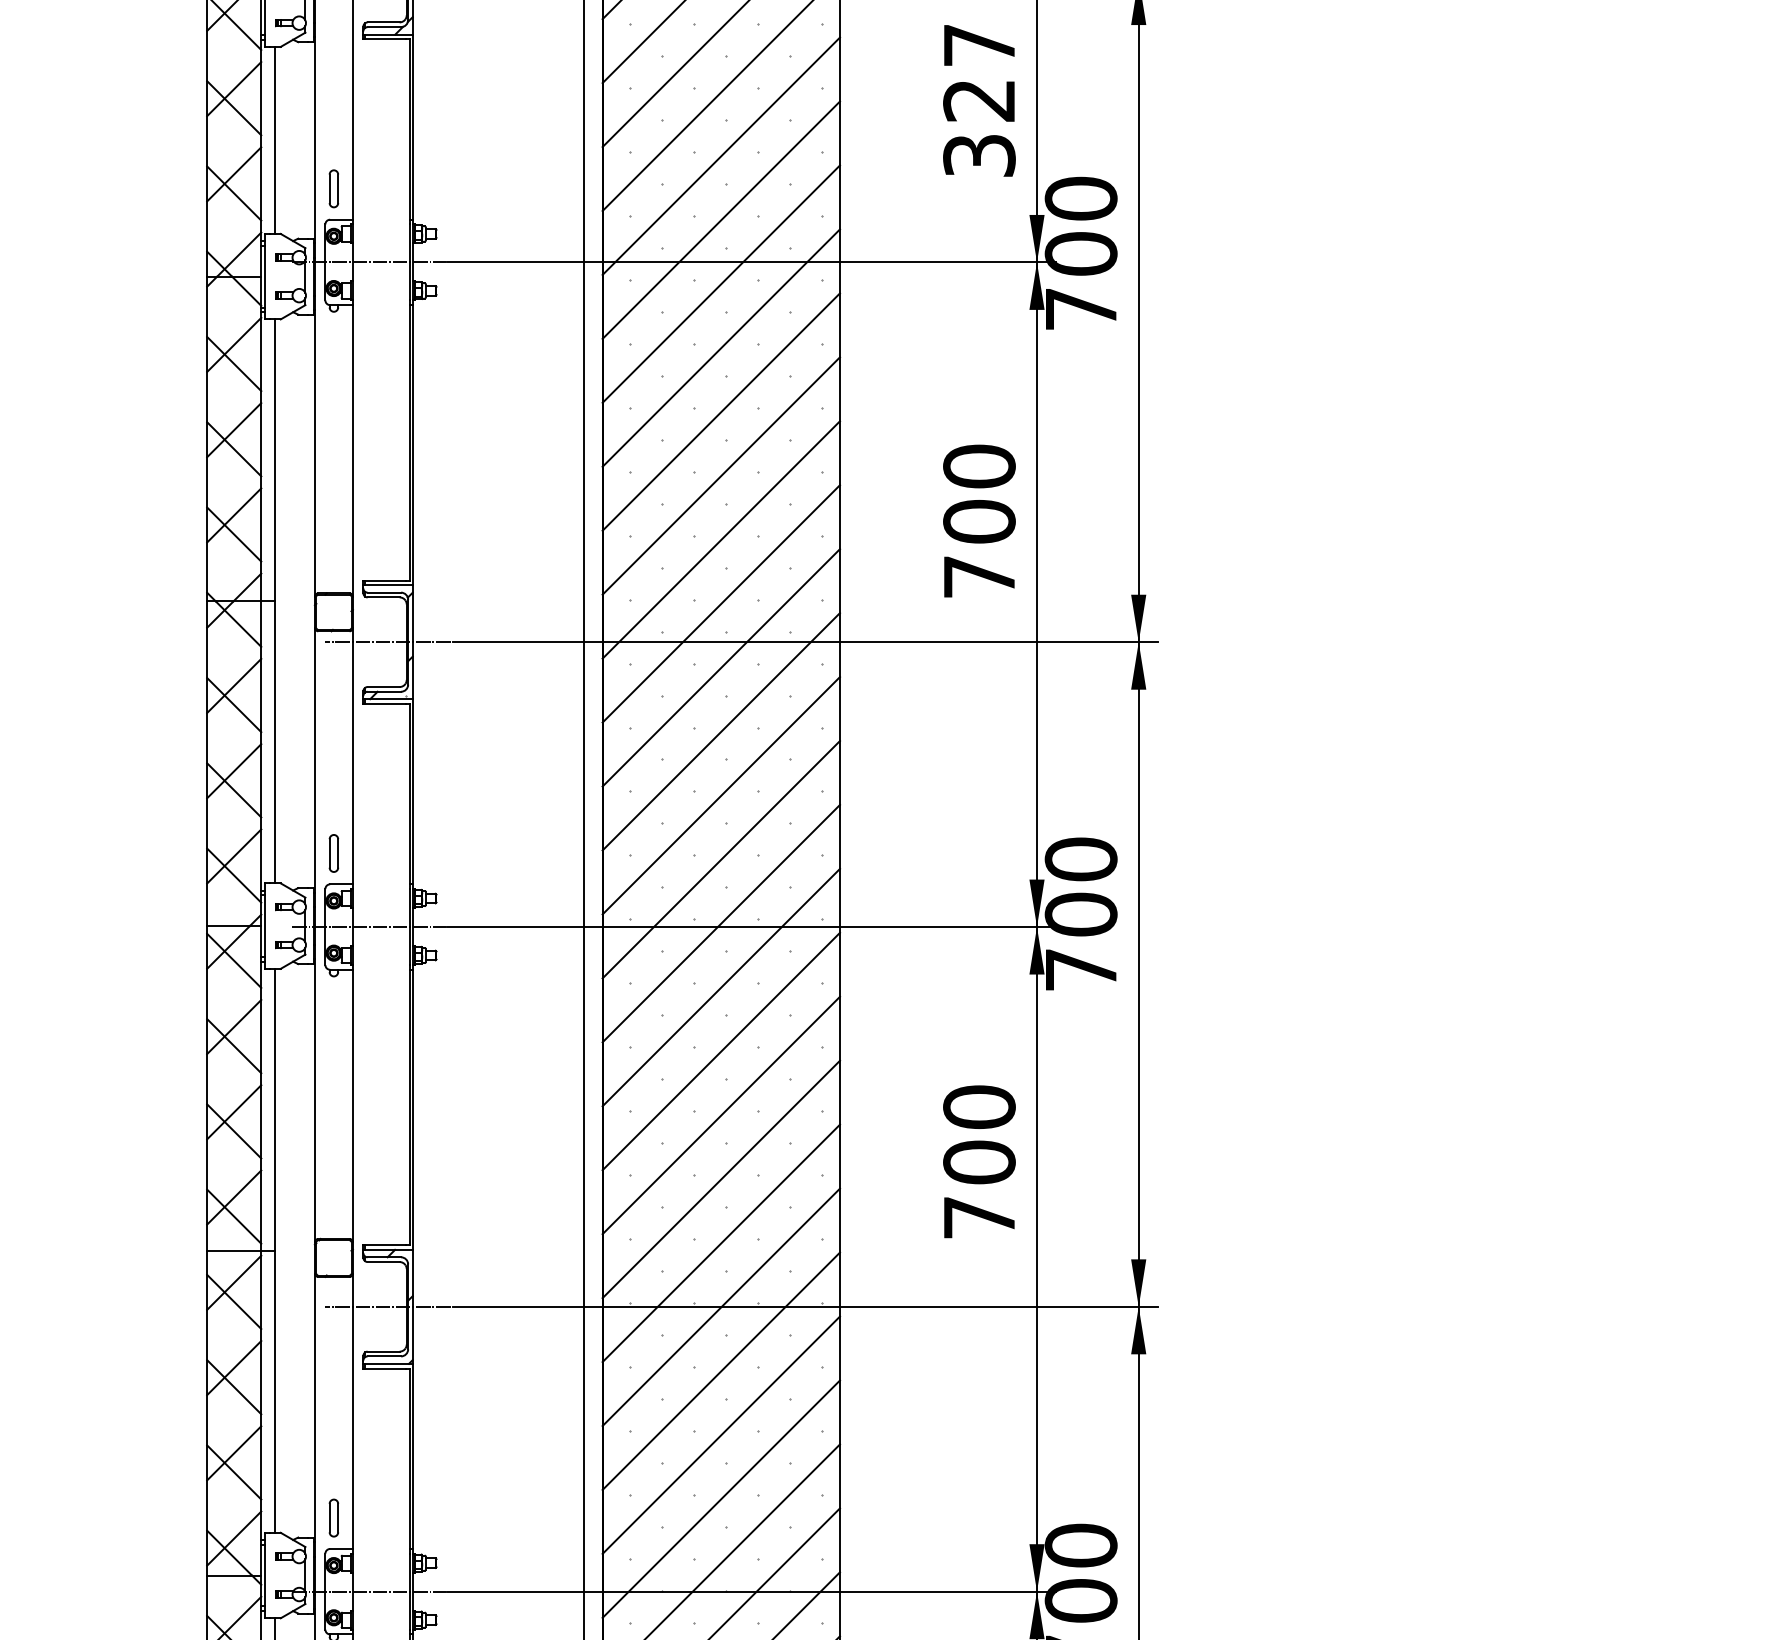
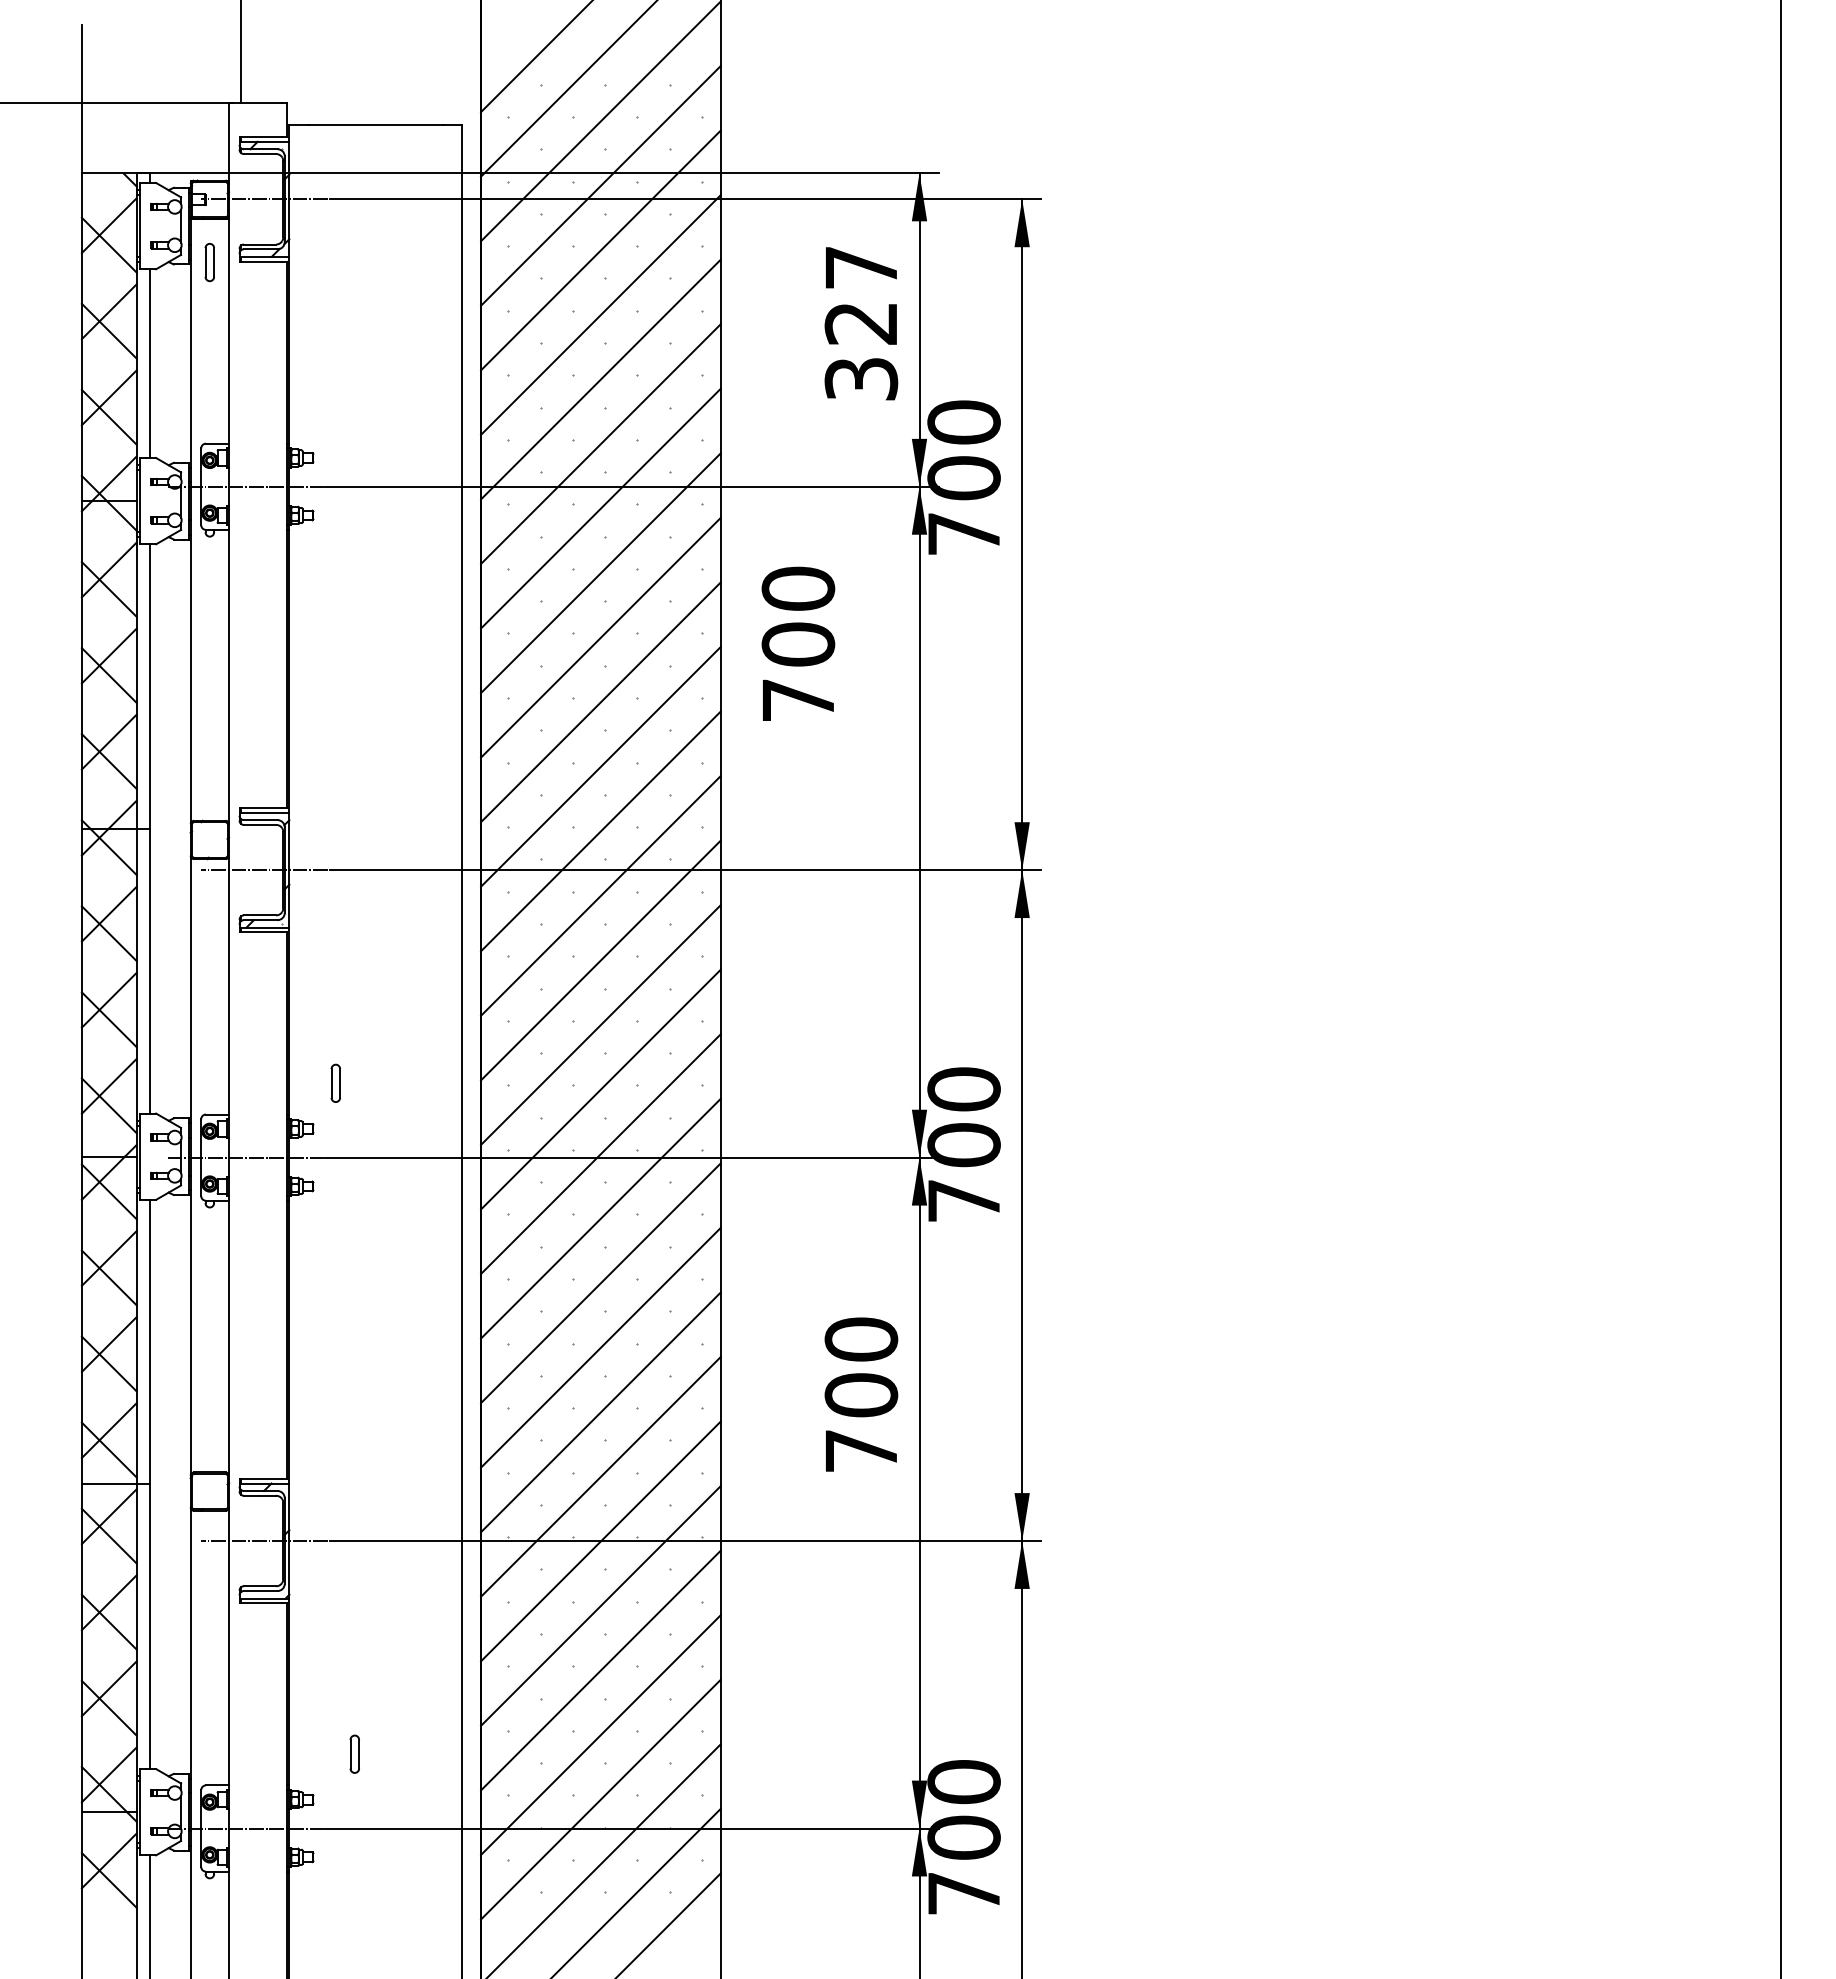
part: (333, 188) -> (209, 262), moved
text: (979, 520) -> (798, 643), moved
part: (333, 852) -> (335, 1082), moved
part: (333, 1517) -> (354, 1753), moved

